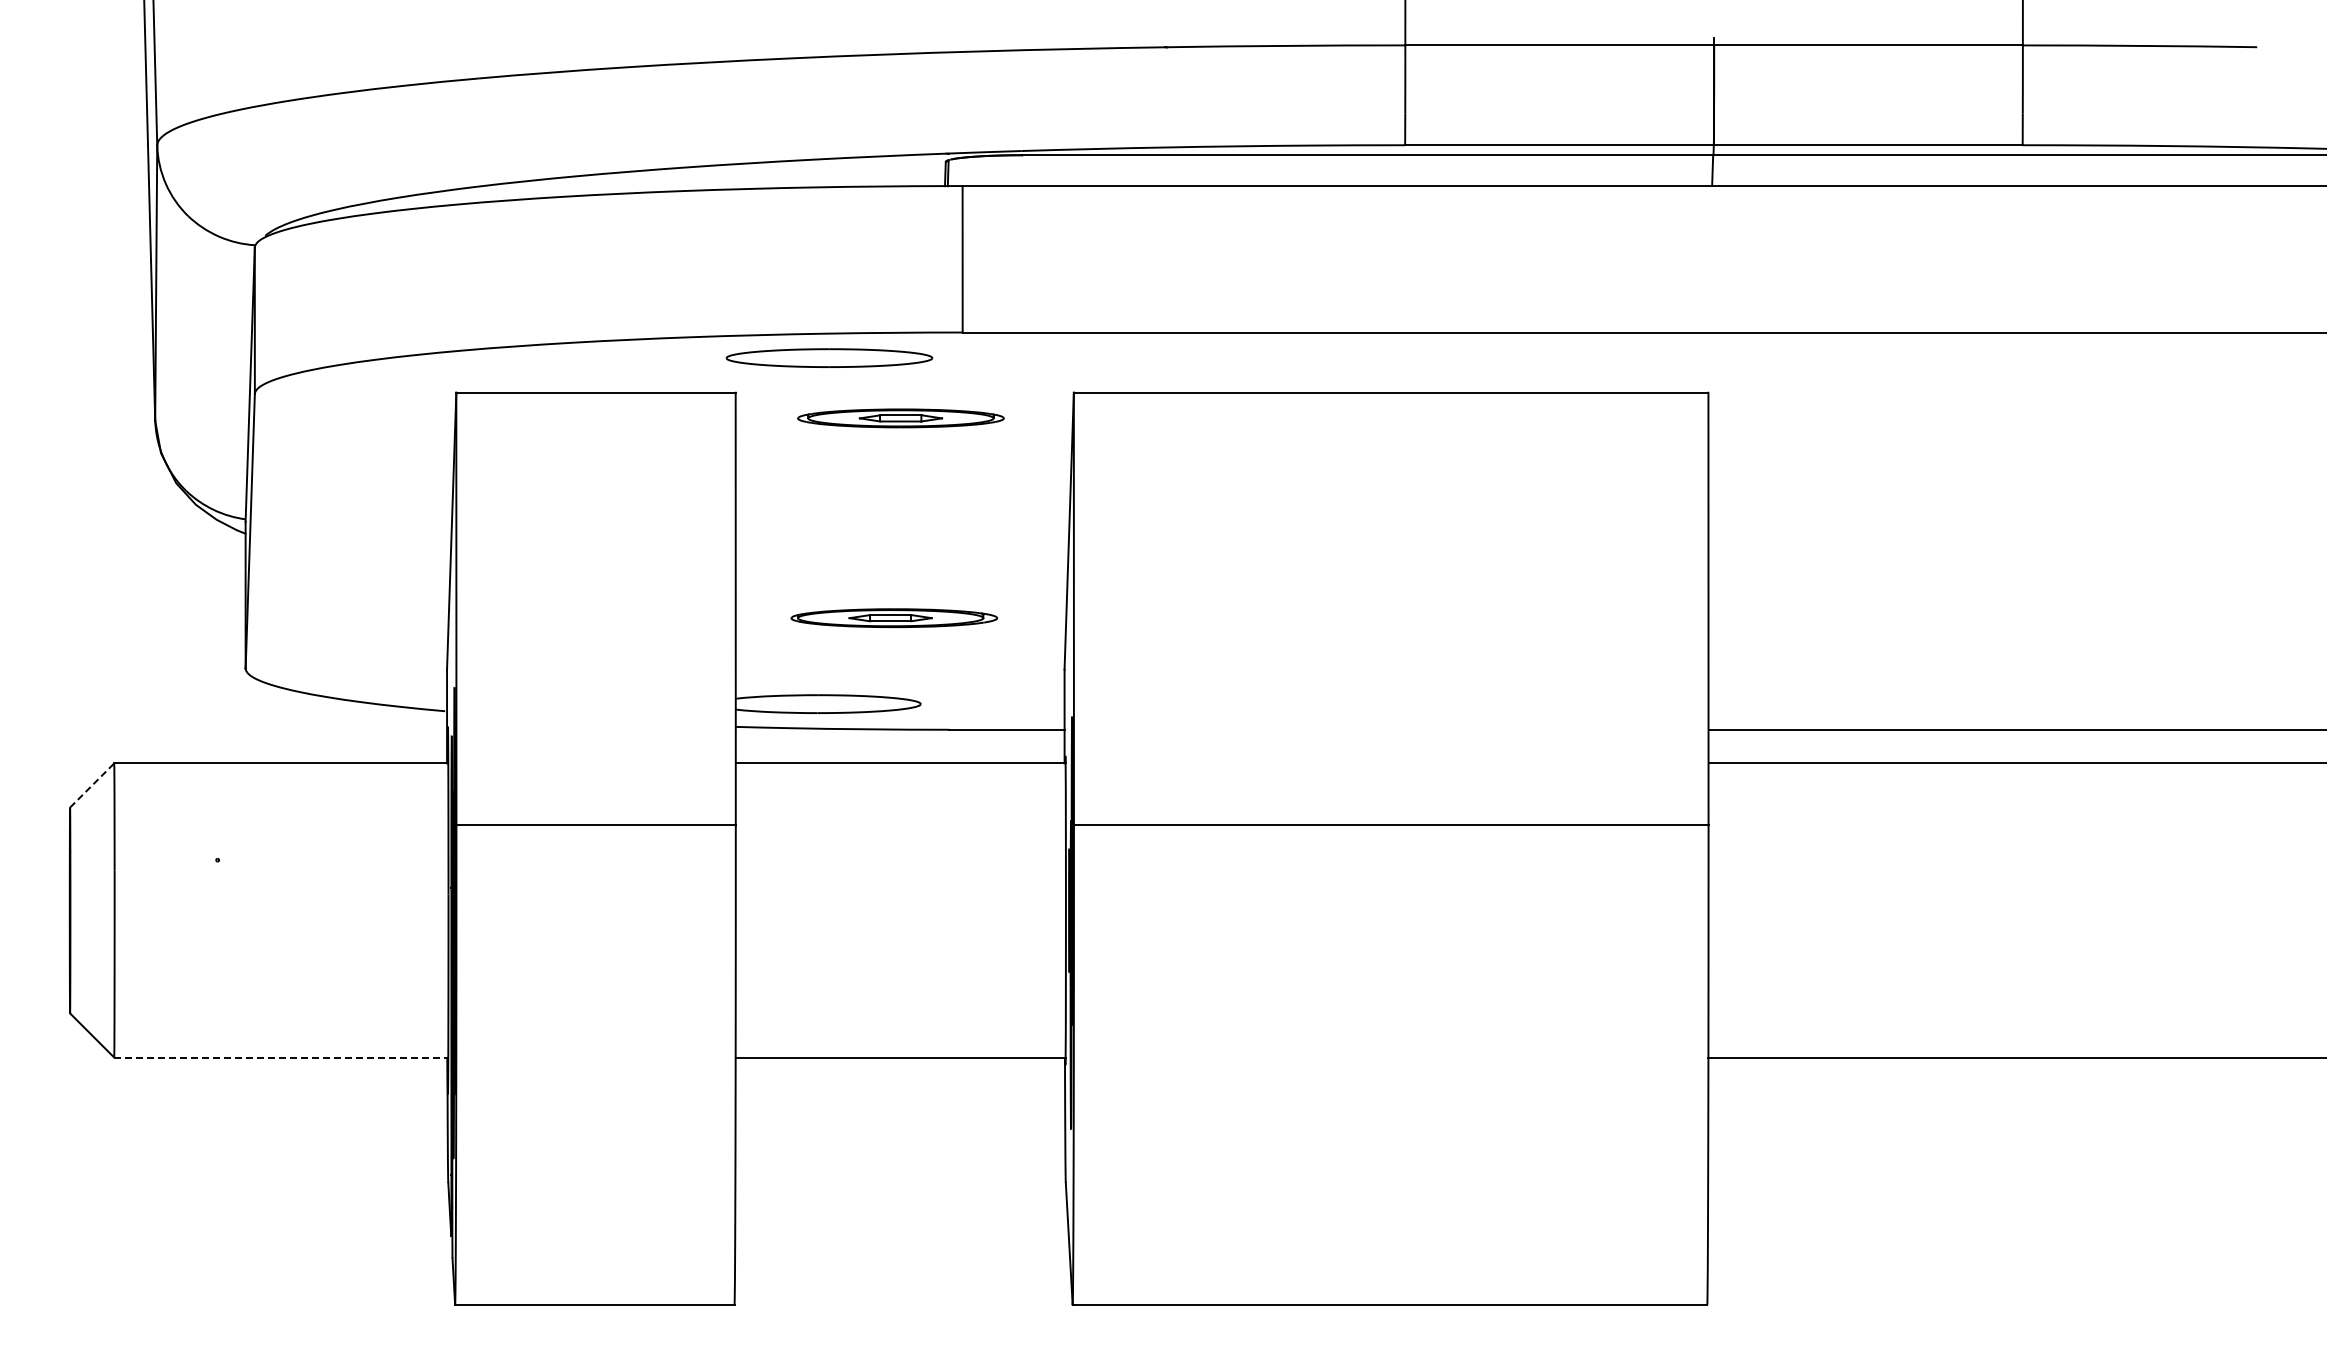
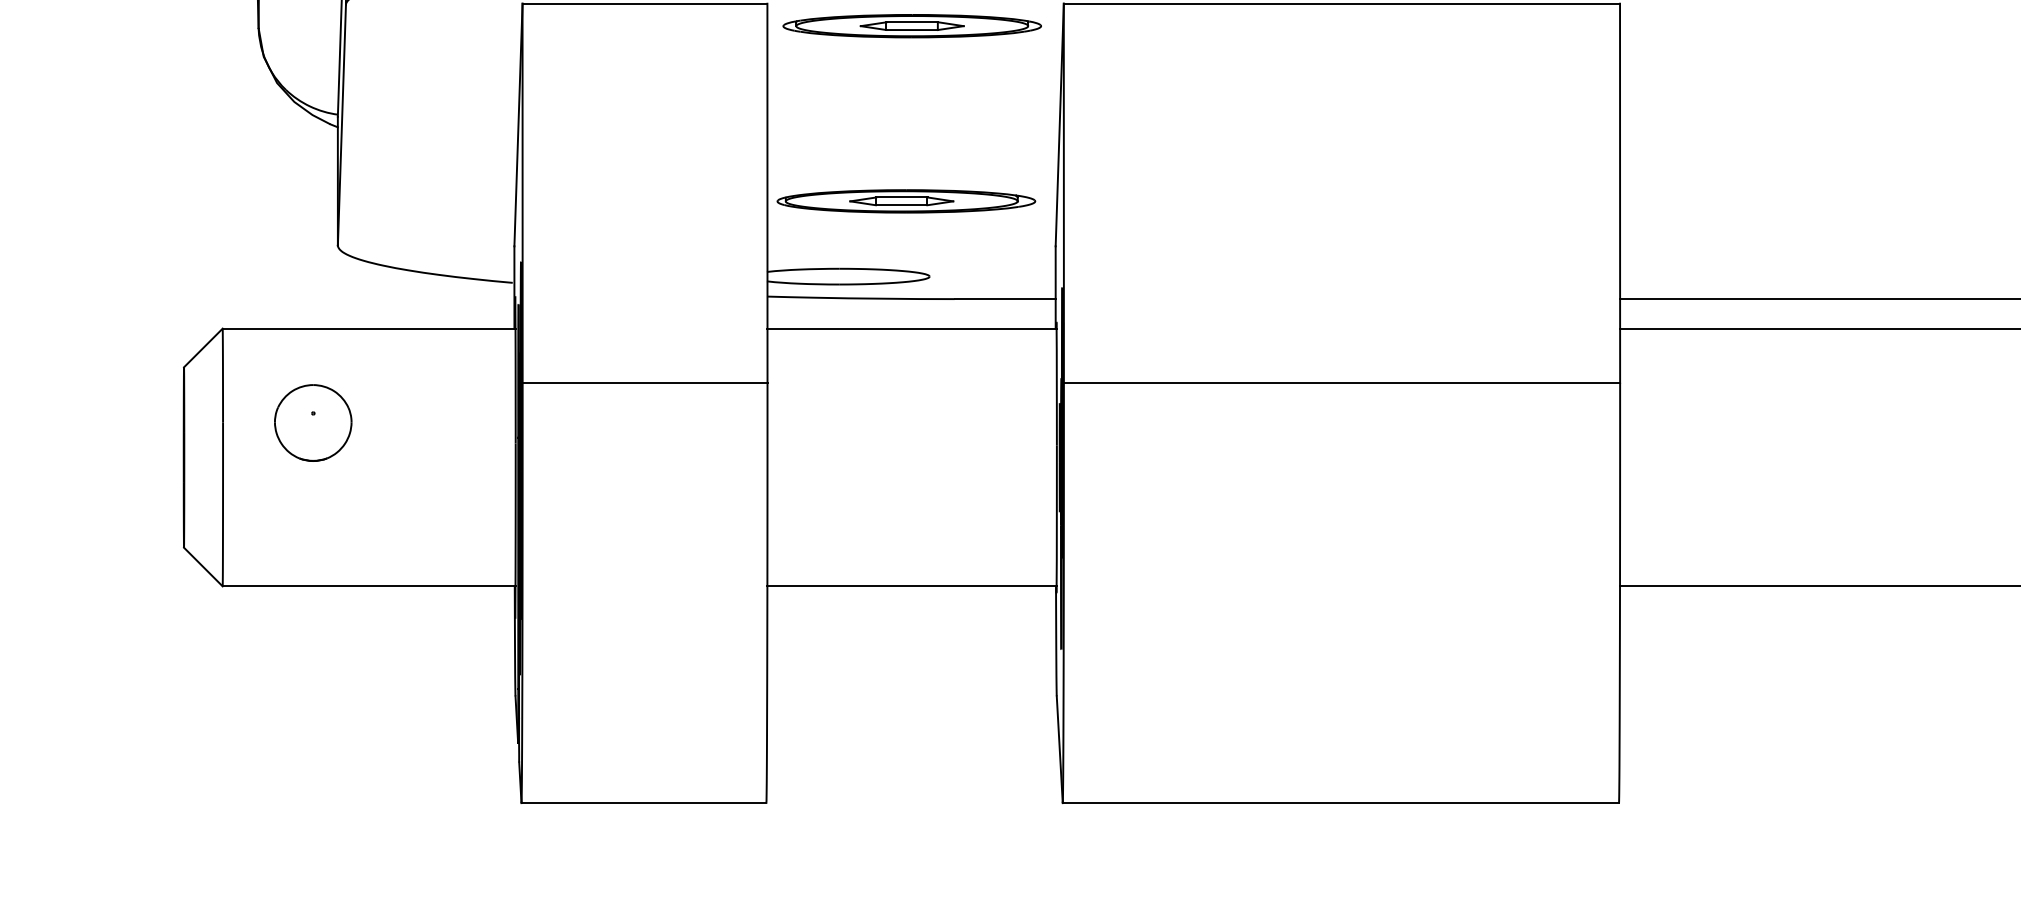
part: (900, 418) -> (911, 26), size x1.43
part: (894, 617) -> (906, 200), size x1.43
line: (92, 785) -> (203, 347), dashed -> solid
part: (217, 871) -> (313, 423), added
line: (281, 1057) -> (369, 586), dashed -> solid

